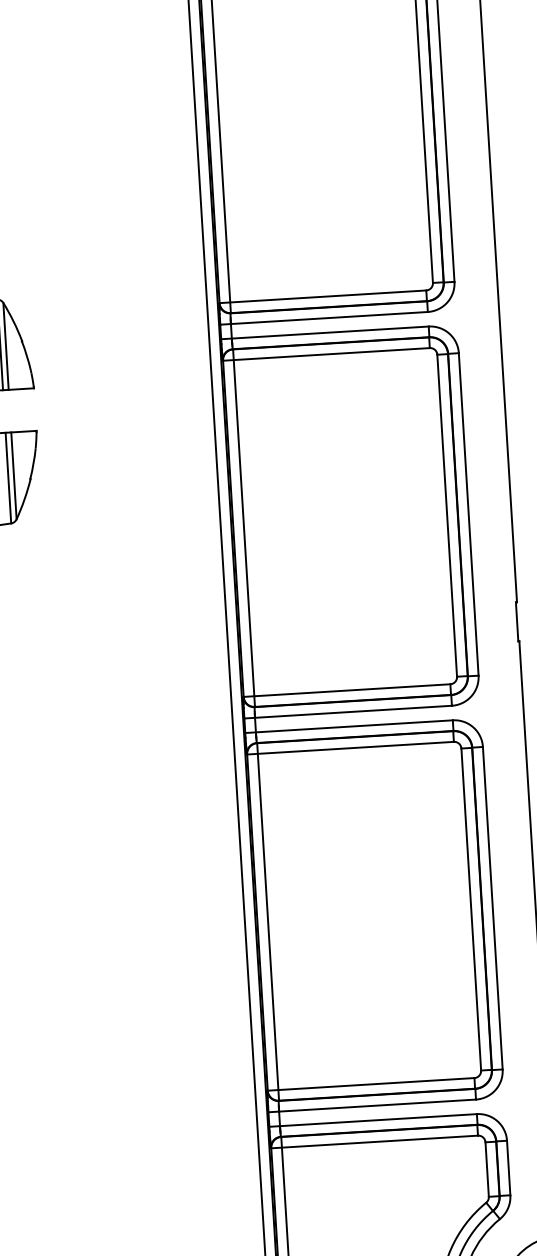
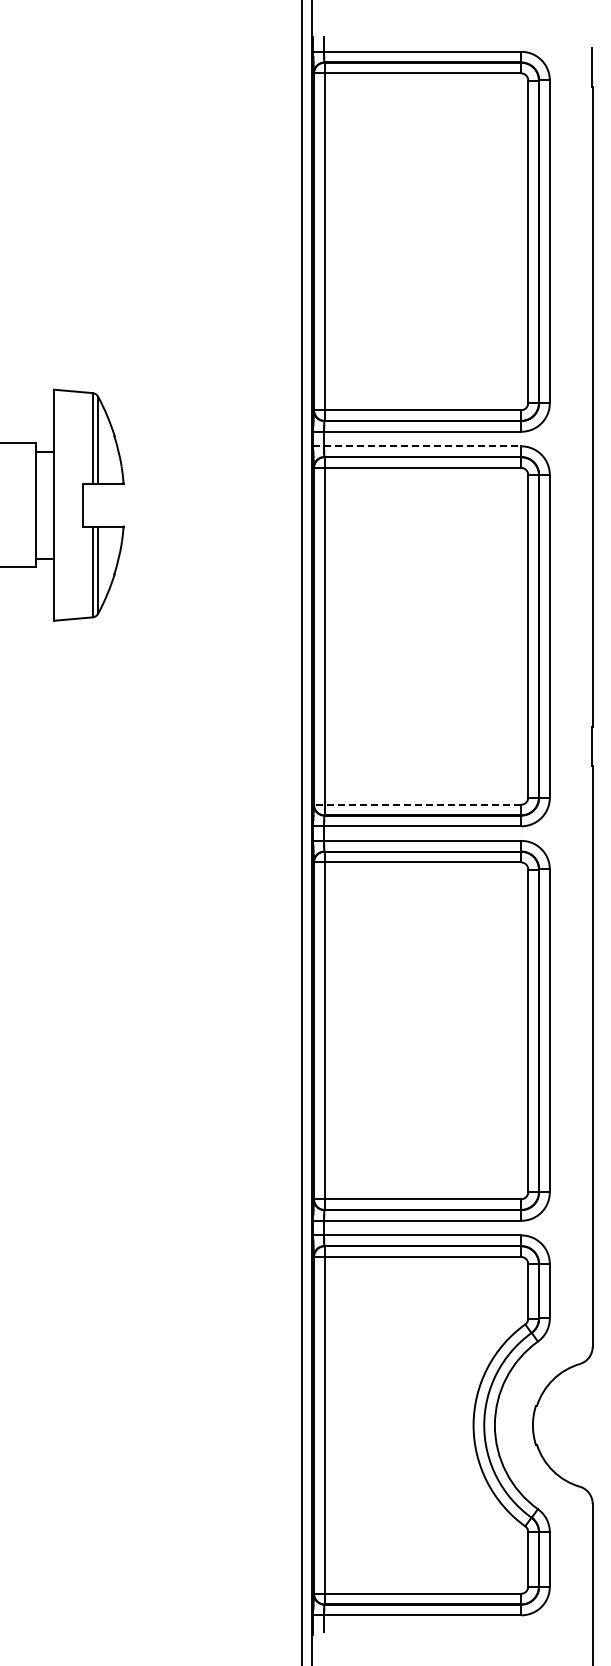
line: (325, 333) -> (417, 446), solid -> dashed
line: (346, 690) -> (417, 804), solid -> dashed

